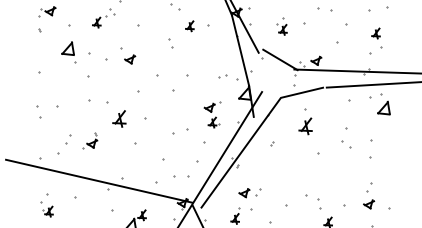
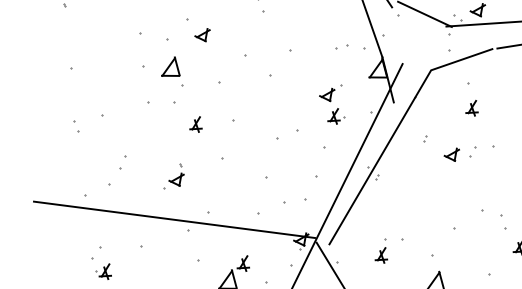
part: (68, 52) -> (171, 72), moved
part: (39, 111) -> (76, 125), size x0.62
part: (119, 118) -> (195, 124), size x0.62
part: (305, 125) -> (471, 107), size x0.62
part: (90, 140) -> (173, 175), moved
part: (249, 193) -> (459, 154), moved

